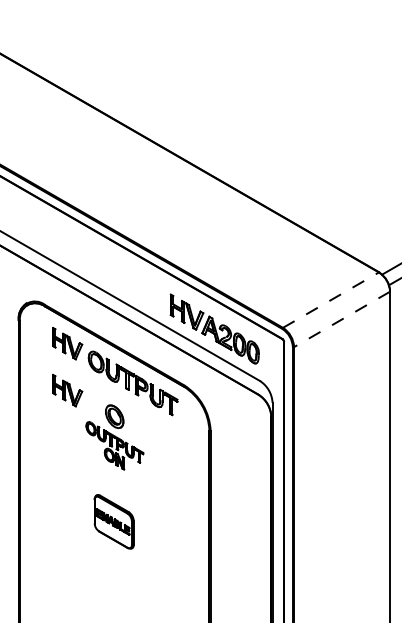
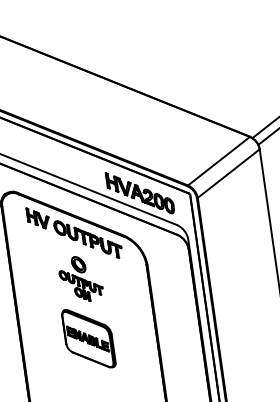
line: (331, 299) -> (219, 160), dashed -> solid
line: (341, 319) -> (228, 173), dashed -> solid
part: (67, 390) -> (42, 251), removed
part: (113, 521) -> (88, 338), size x1.67

